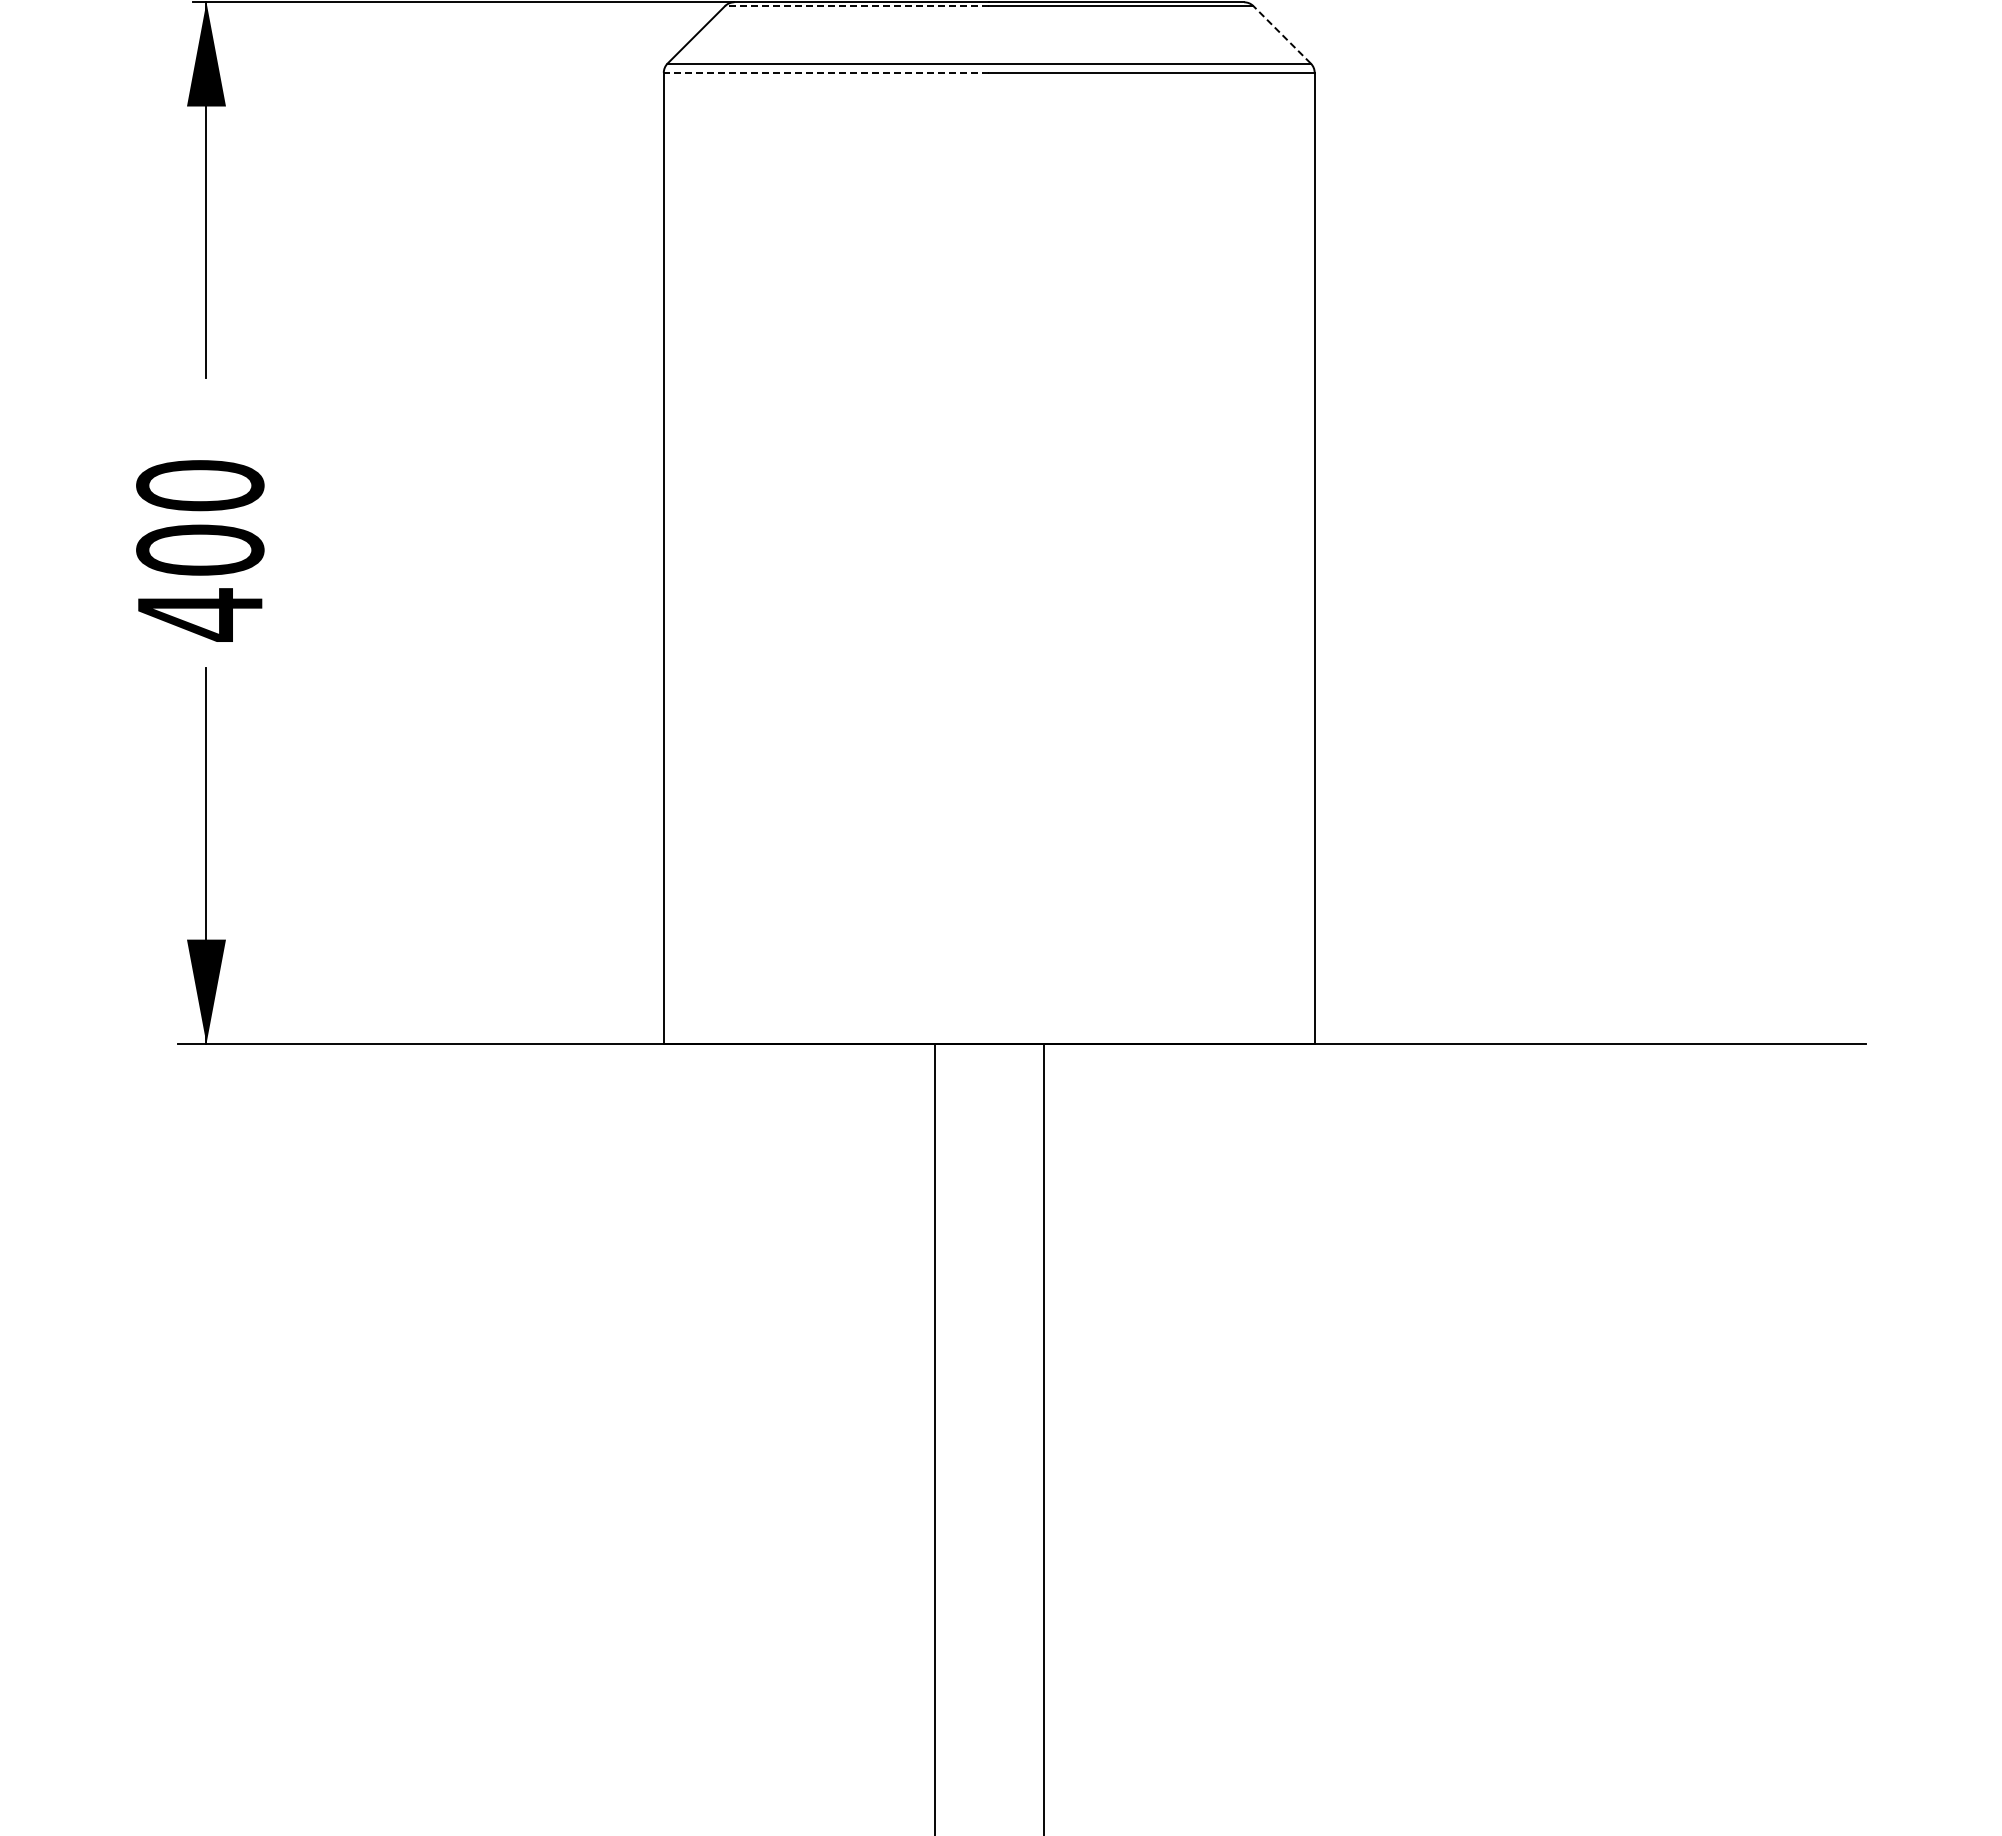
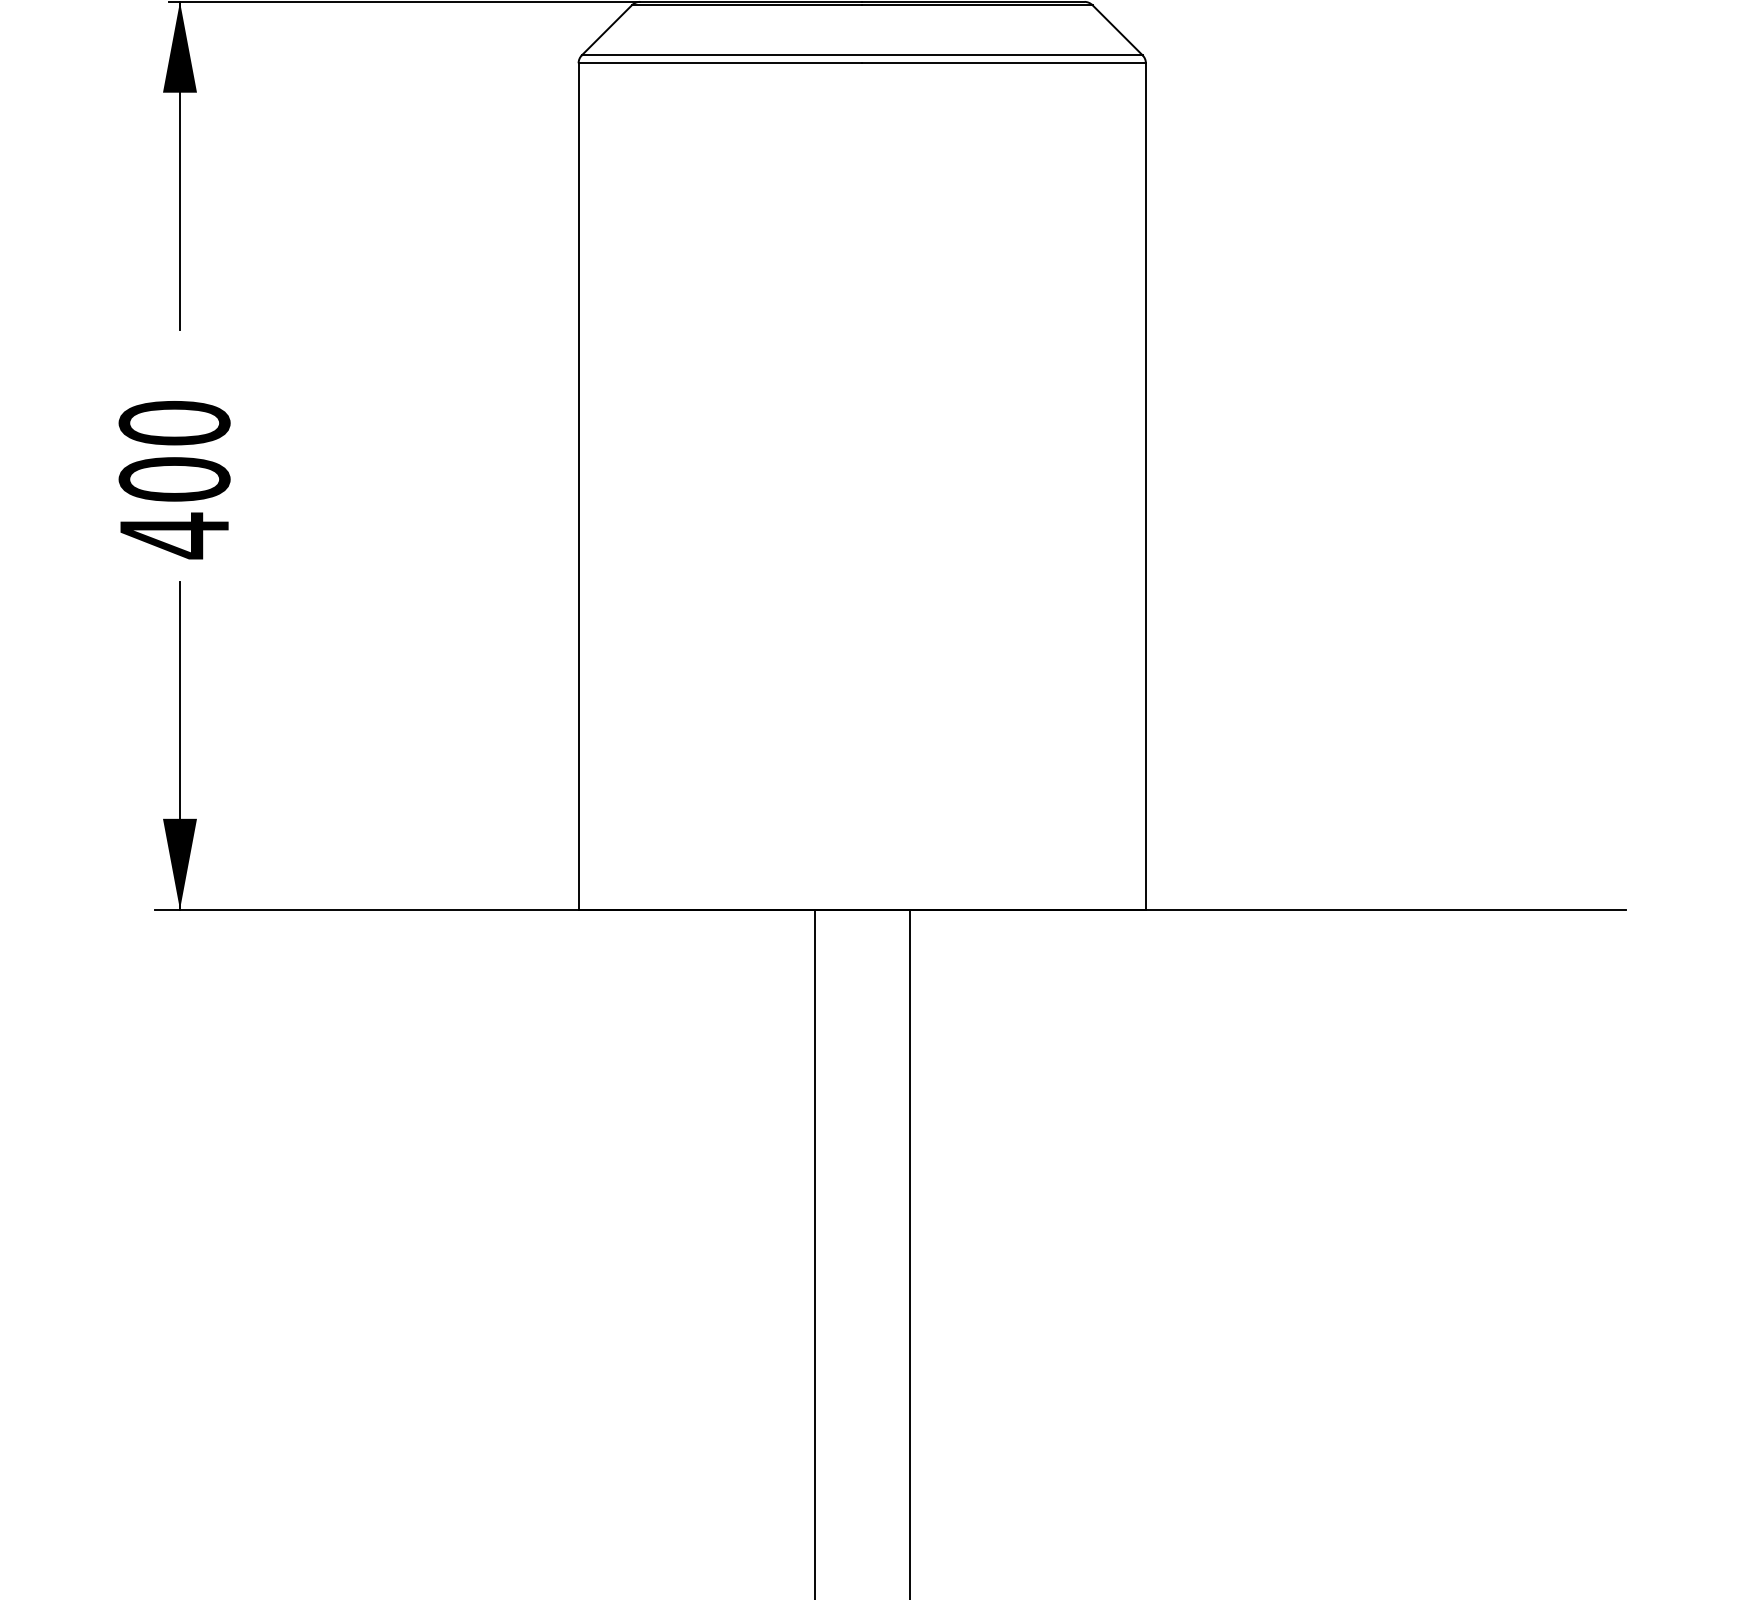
line: (856, 6) -> (746, 5), dashed -> solid
line: (1282, 34) -> (1117, 29), dashed -> solid
line: (826, 72) -> (720, 63), dashed -> solid

